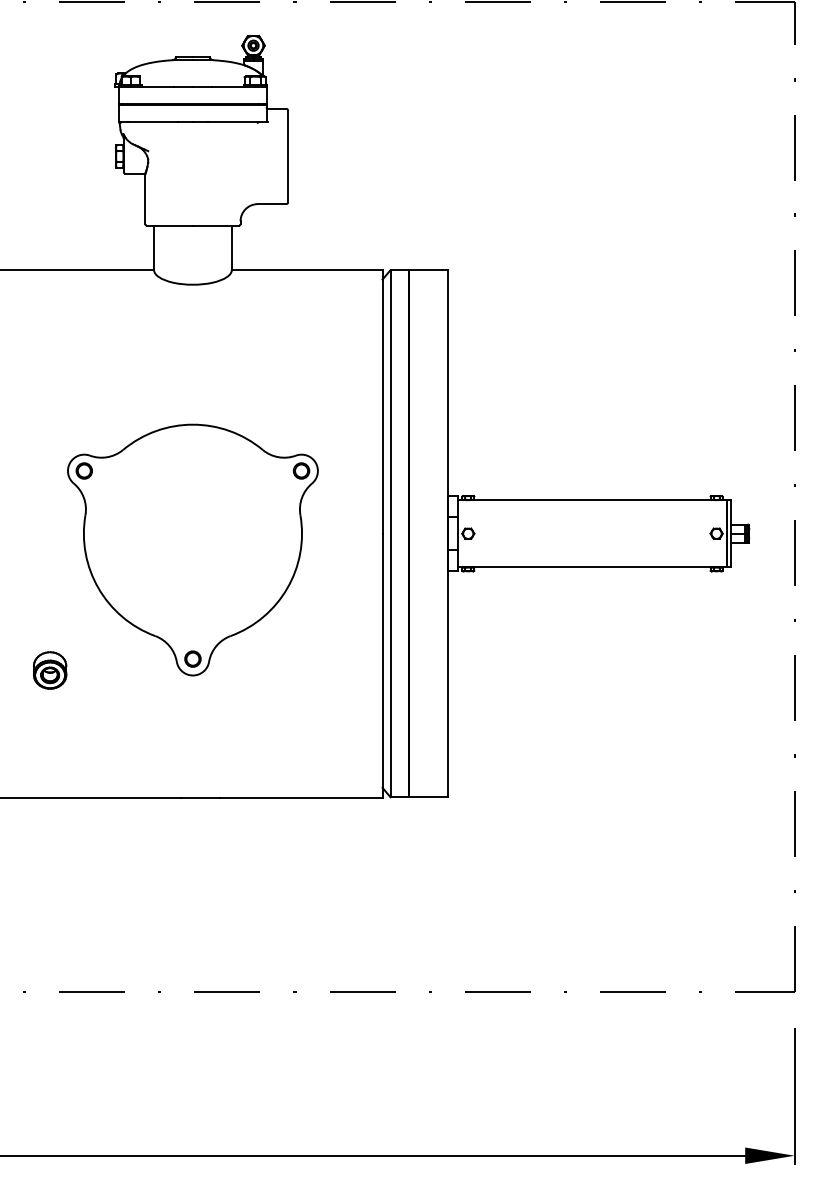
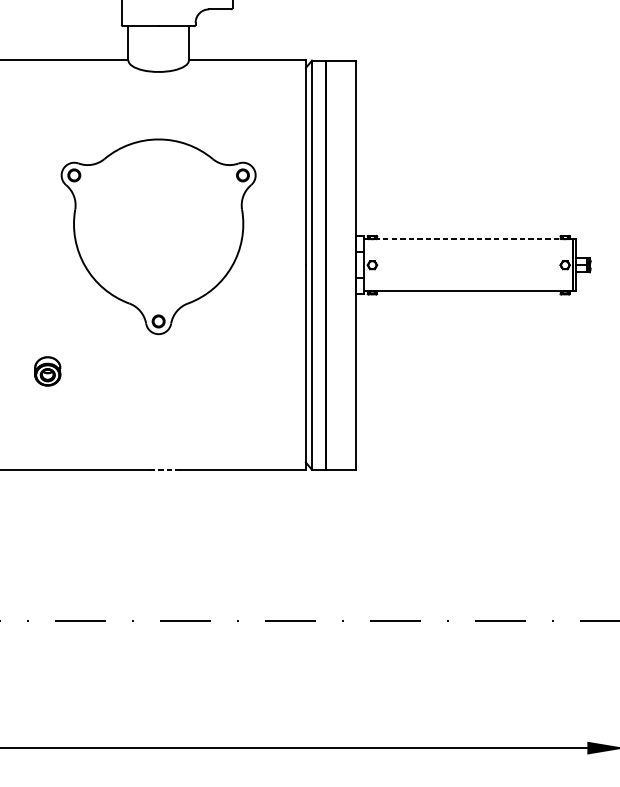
line: (602, 499) -> (476, 238), solid -> dashed
part: (192, 549) -> (158, 236), moved
line: (201, 797) -> (165, 470), solid -> dashed

